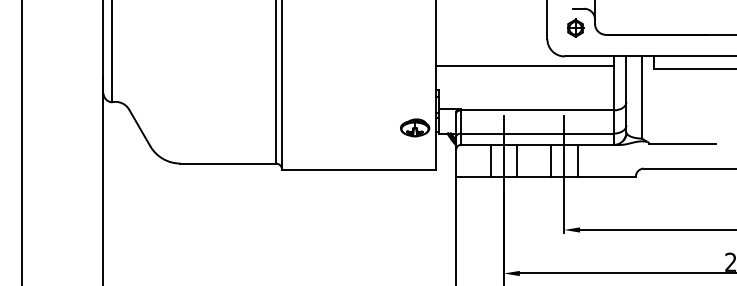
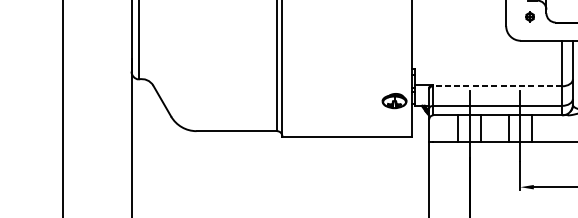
part: (575, 27) -> (529, 16), size x0.6
line: (524, 65) -> (486, 48), removed
line: (536, 110) -> (497, 86), solid -> dashed

